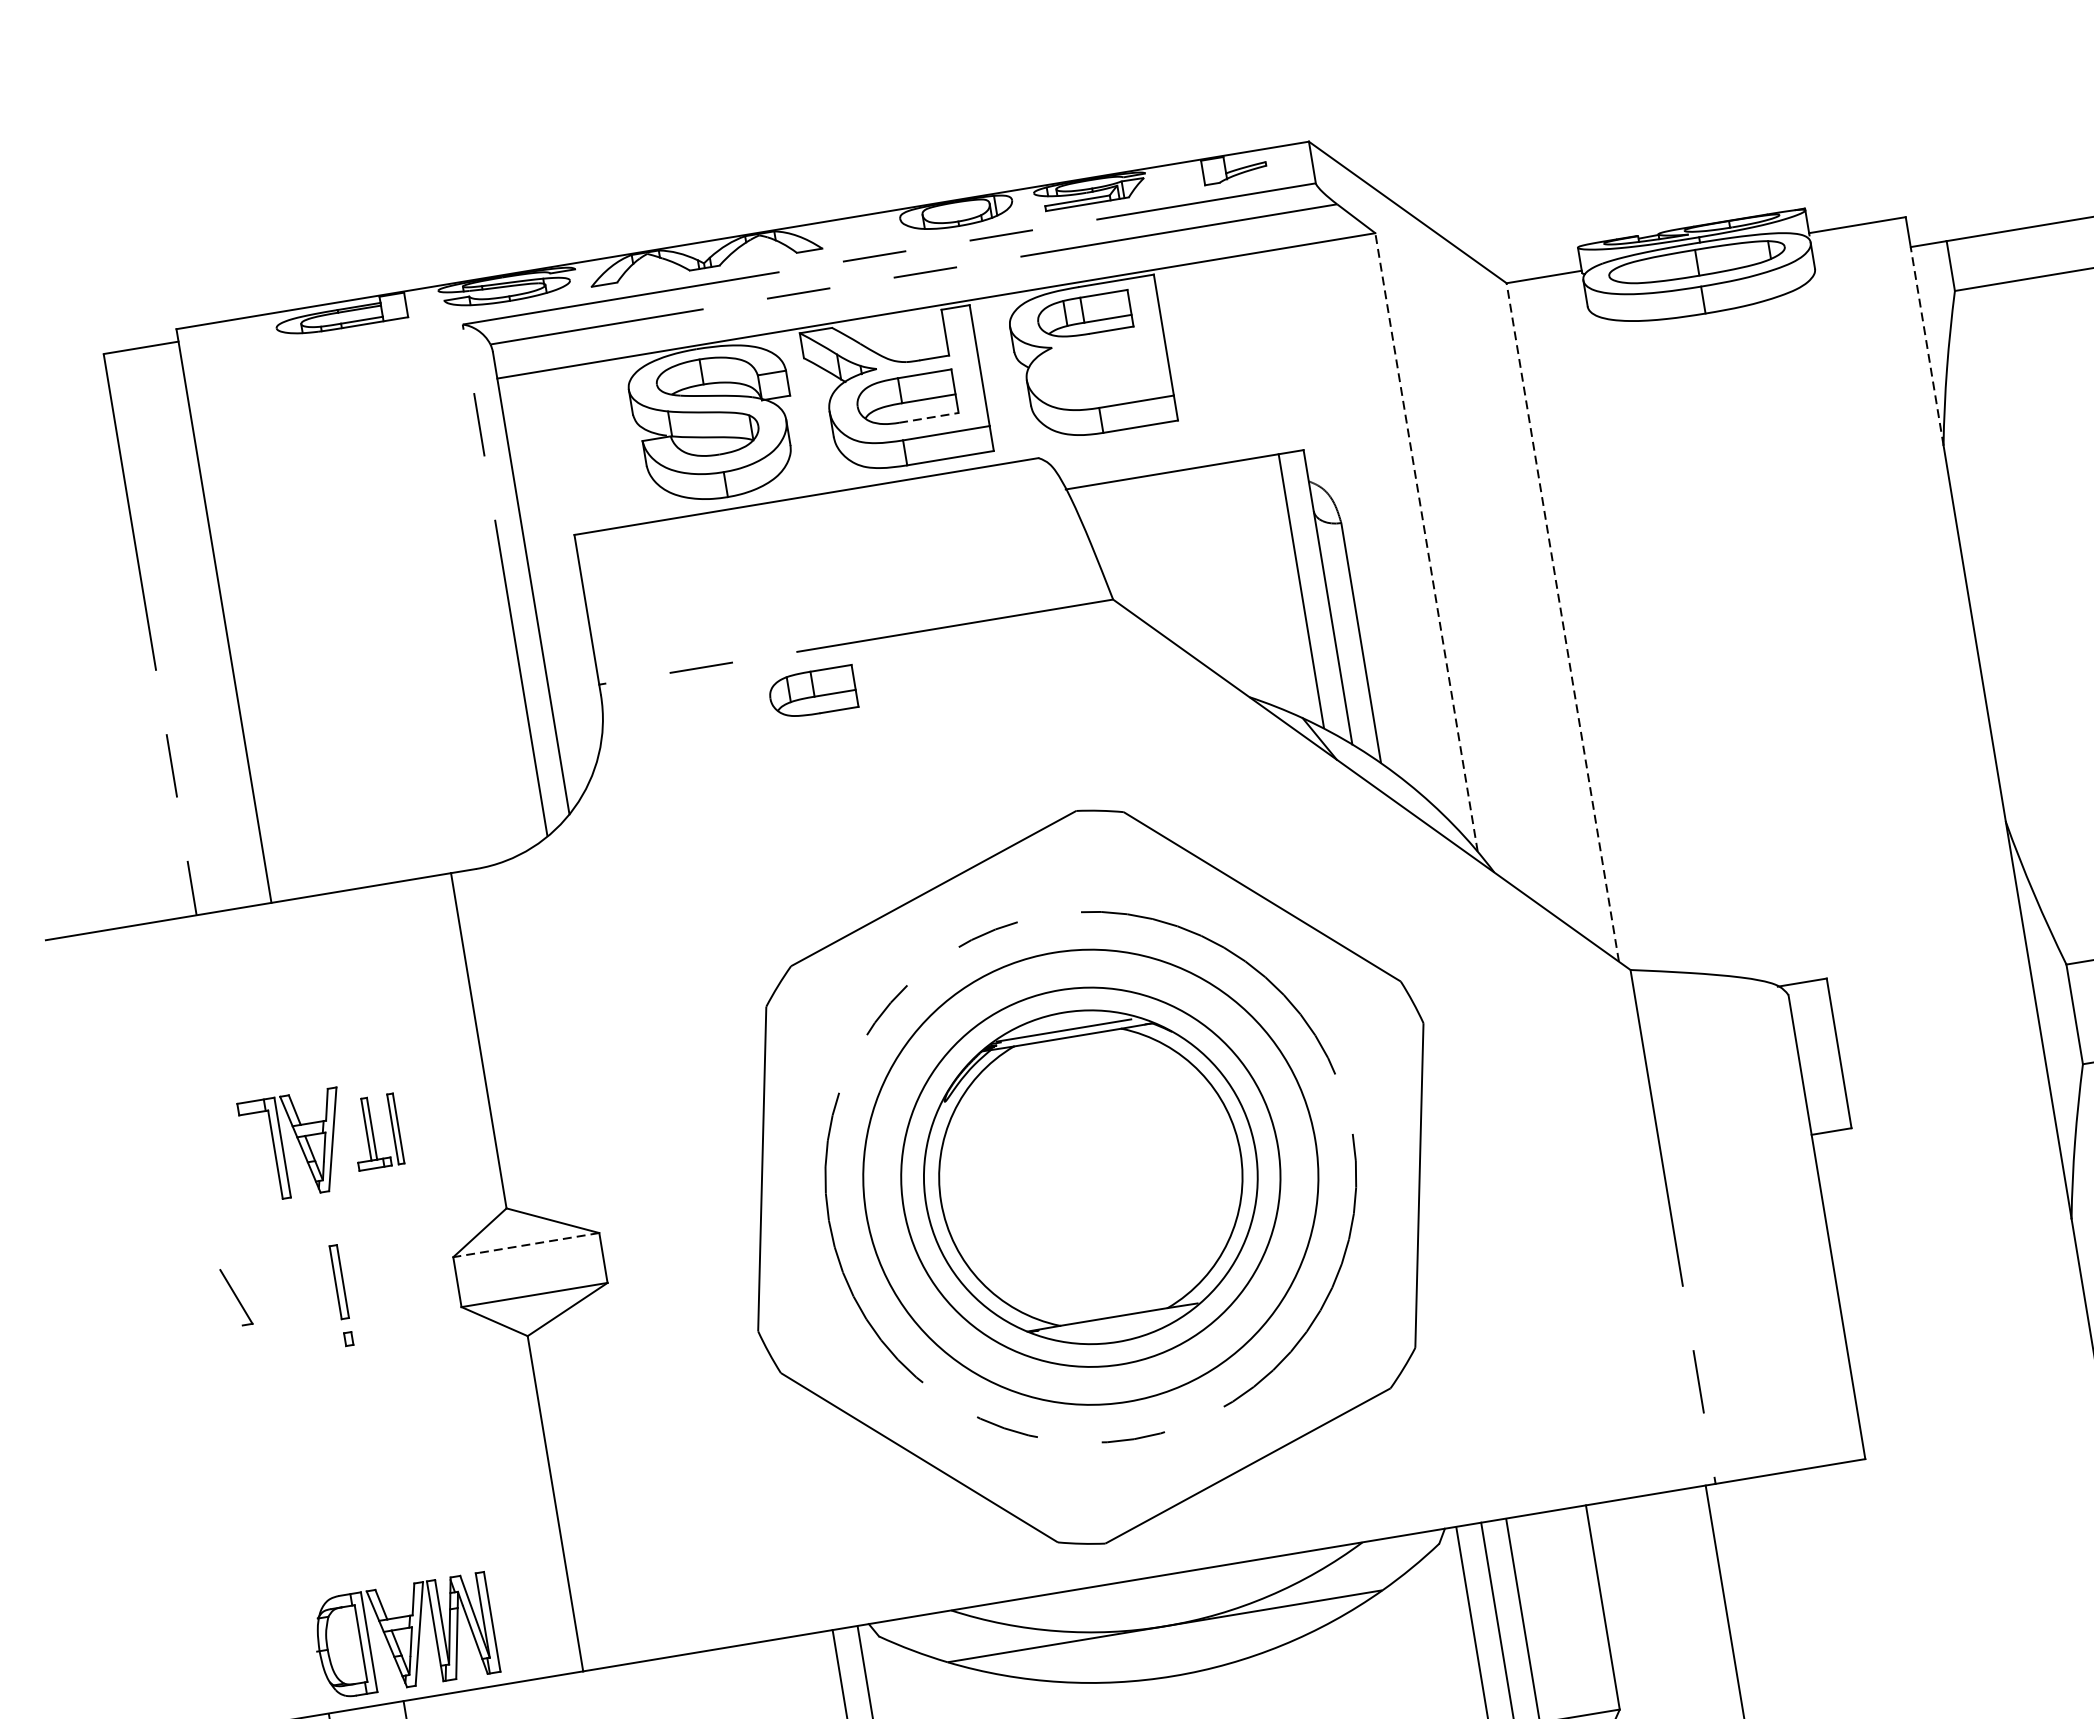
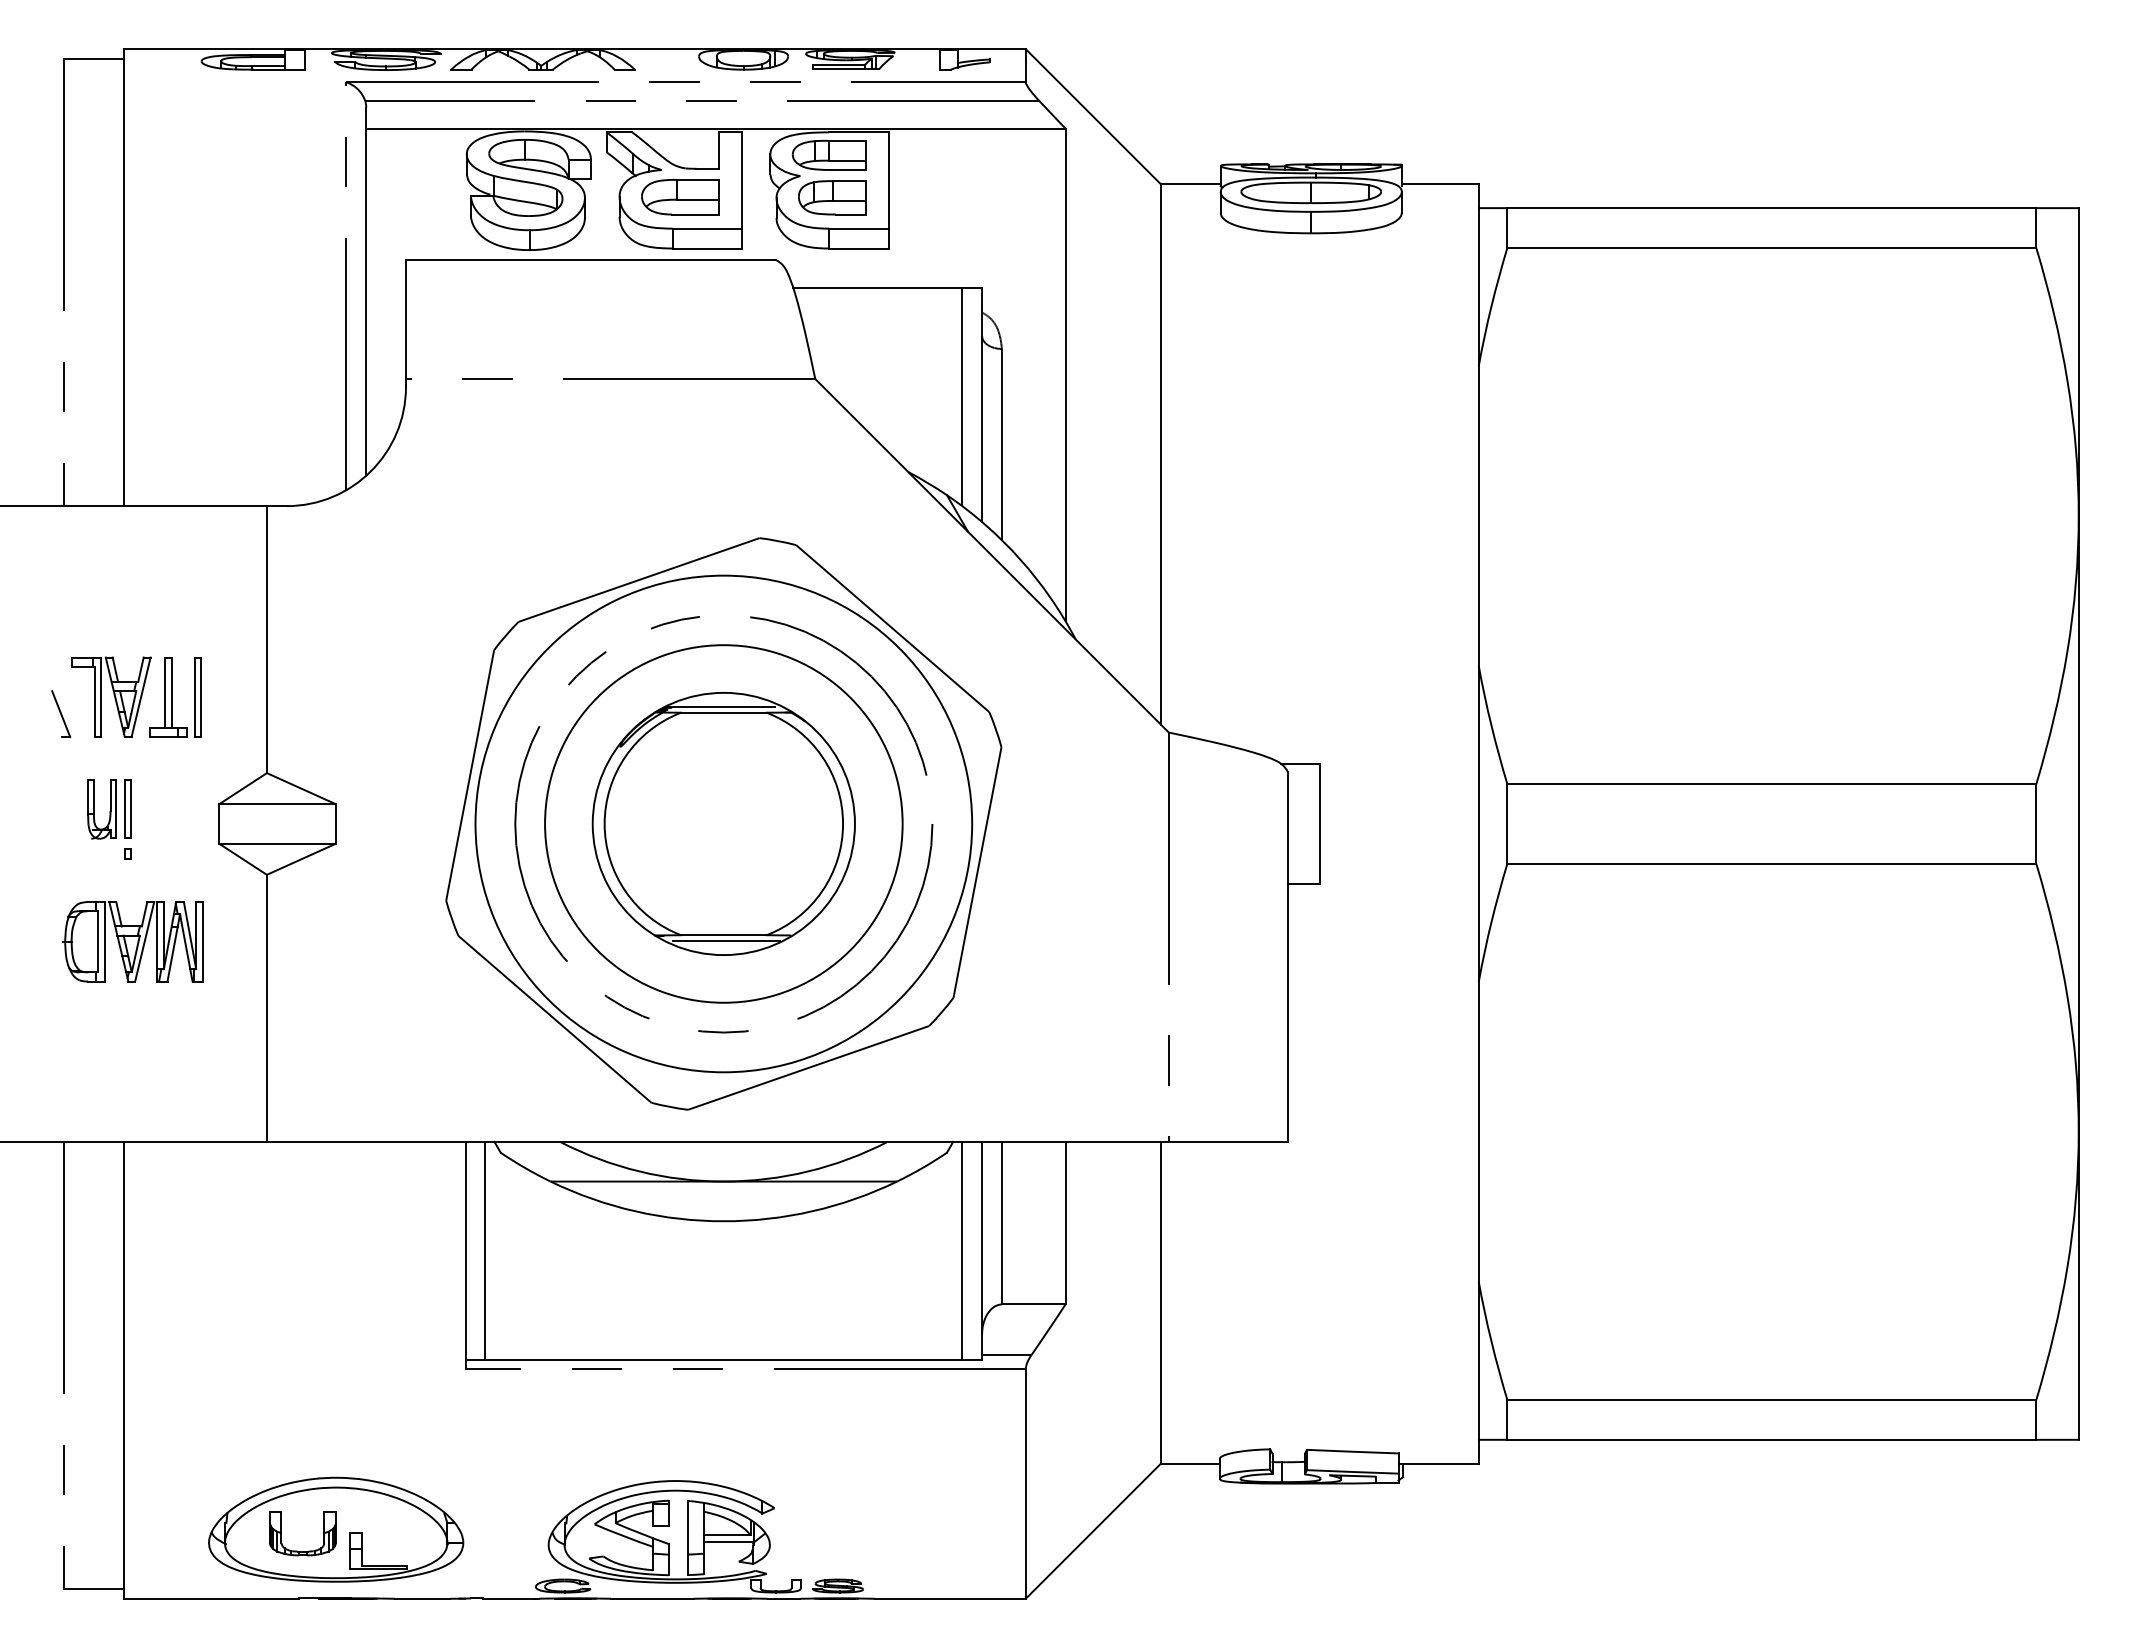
line: (1926, 345) -> (1478, 286), dashed -> solid
line: (928, 417) -> (695, 214), dashed -> solid
line: (1426, 541) -> (1065, 374), dashed -> solid
line: (1562, 621) -> (1160, 453), dashed -> solid
part: (812, 692) -> (832, 197), moved
part: (376, 1132) -> (175, 697), size x1.43
circle: (1090, 1176) -> (723, 823), size x1.67
line: (526, 1245) -> (277, 804), dashed -> solid
part: (297, 1289) -> (94, 809), added
part: (236, 1296) -> (61, 713), moved
line: (1118, 1324) -> (726, 941), added
part: (403, 1636) -> (132, 941), moved

